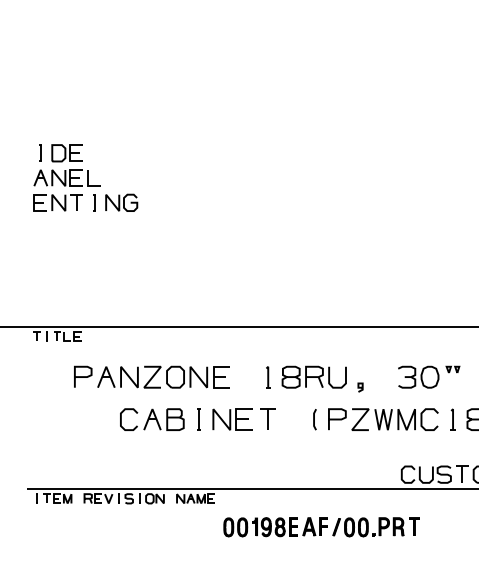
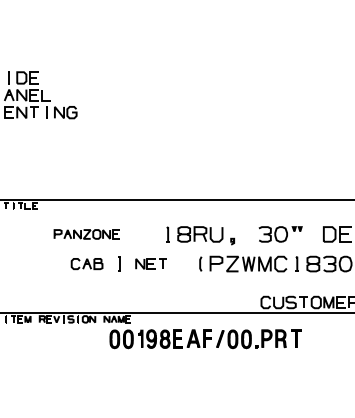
part: (151, 377) -> (86, 234), size x0.6
part: (151, 418) -> (86, 263), size x0.7
part: (242, 418) -> (150, 263), size x0.7
part: (320, 527) -> (204, 339), size x1.4

